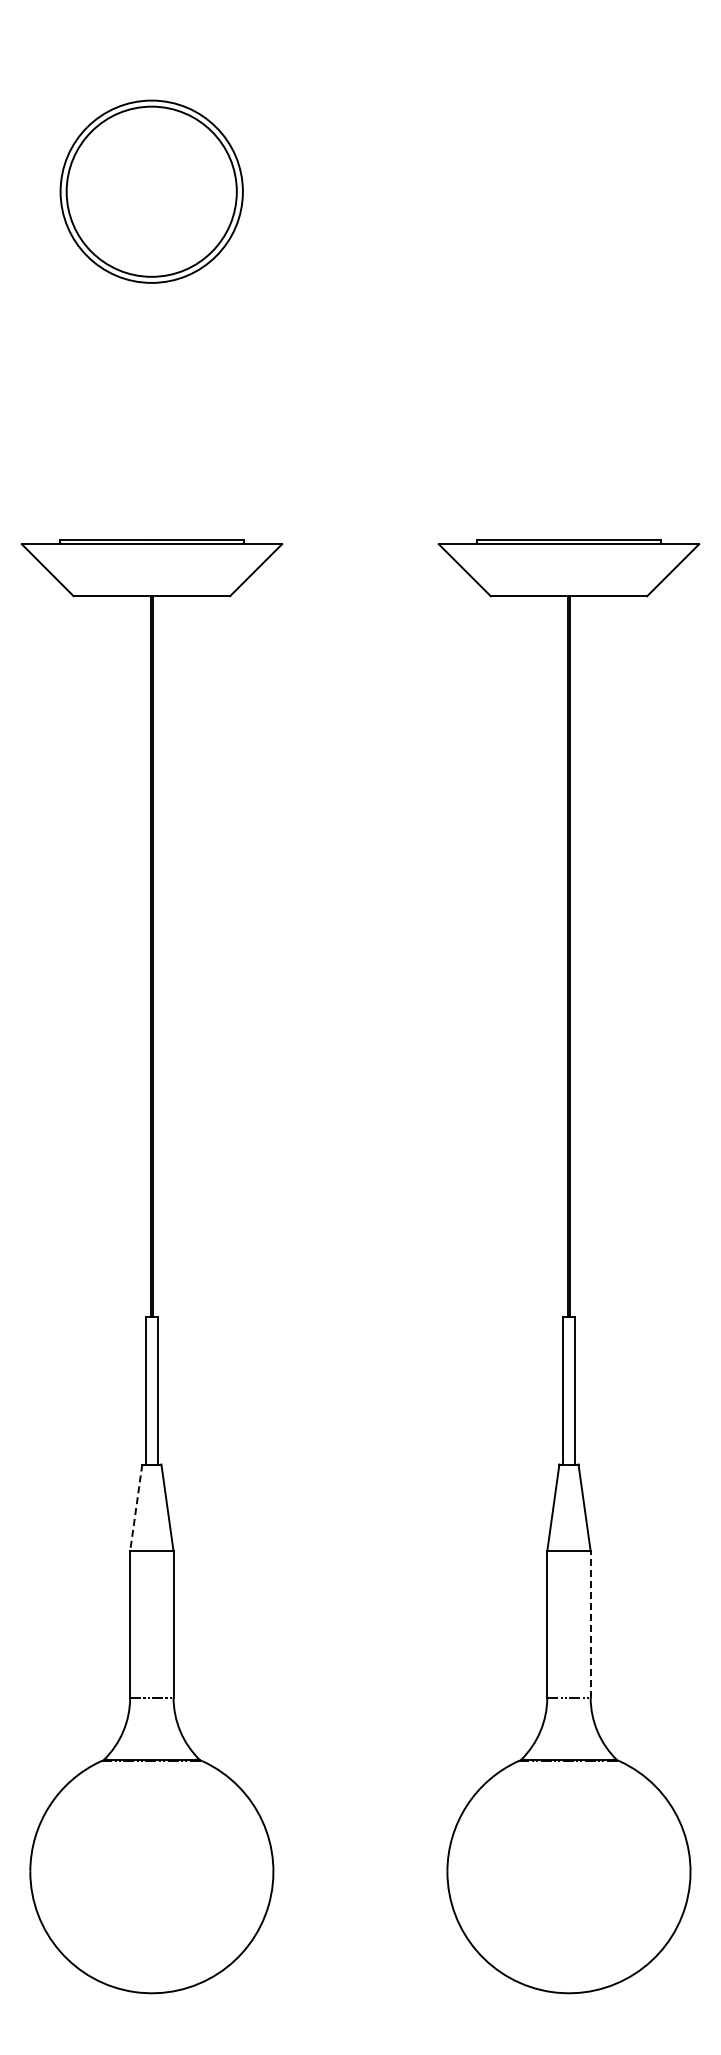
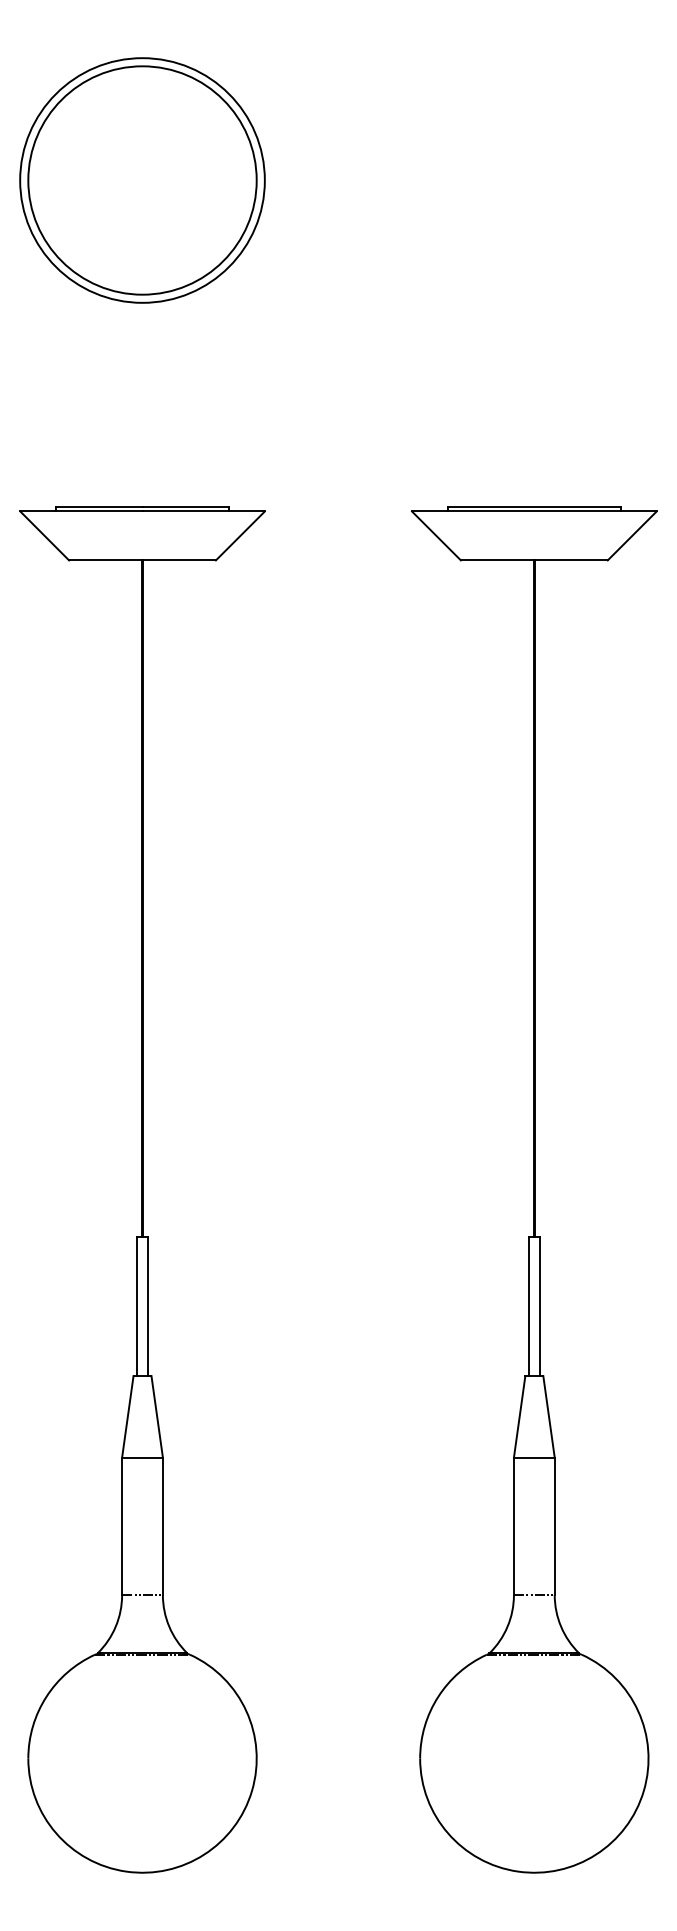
part: (151, 191) -> (142, 180), size x1.43
line: (136, 1507) -> (128, 1416), dashed -> solid
line: (590, 1624) -> (554, 1526), dashed -> solid

